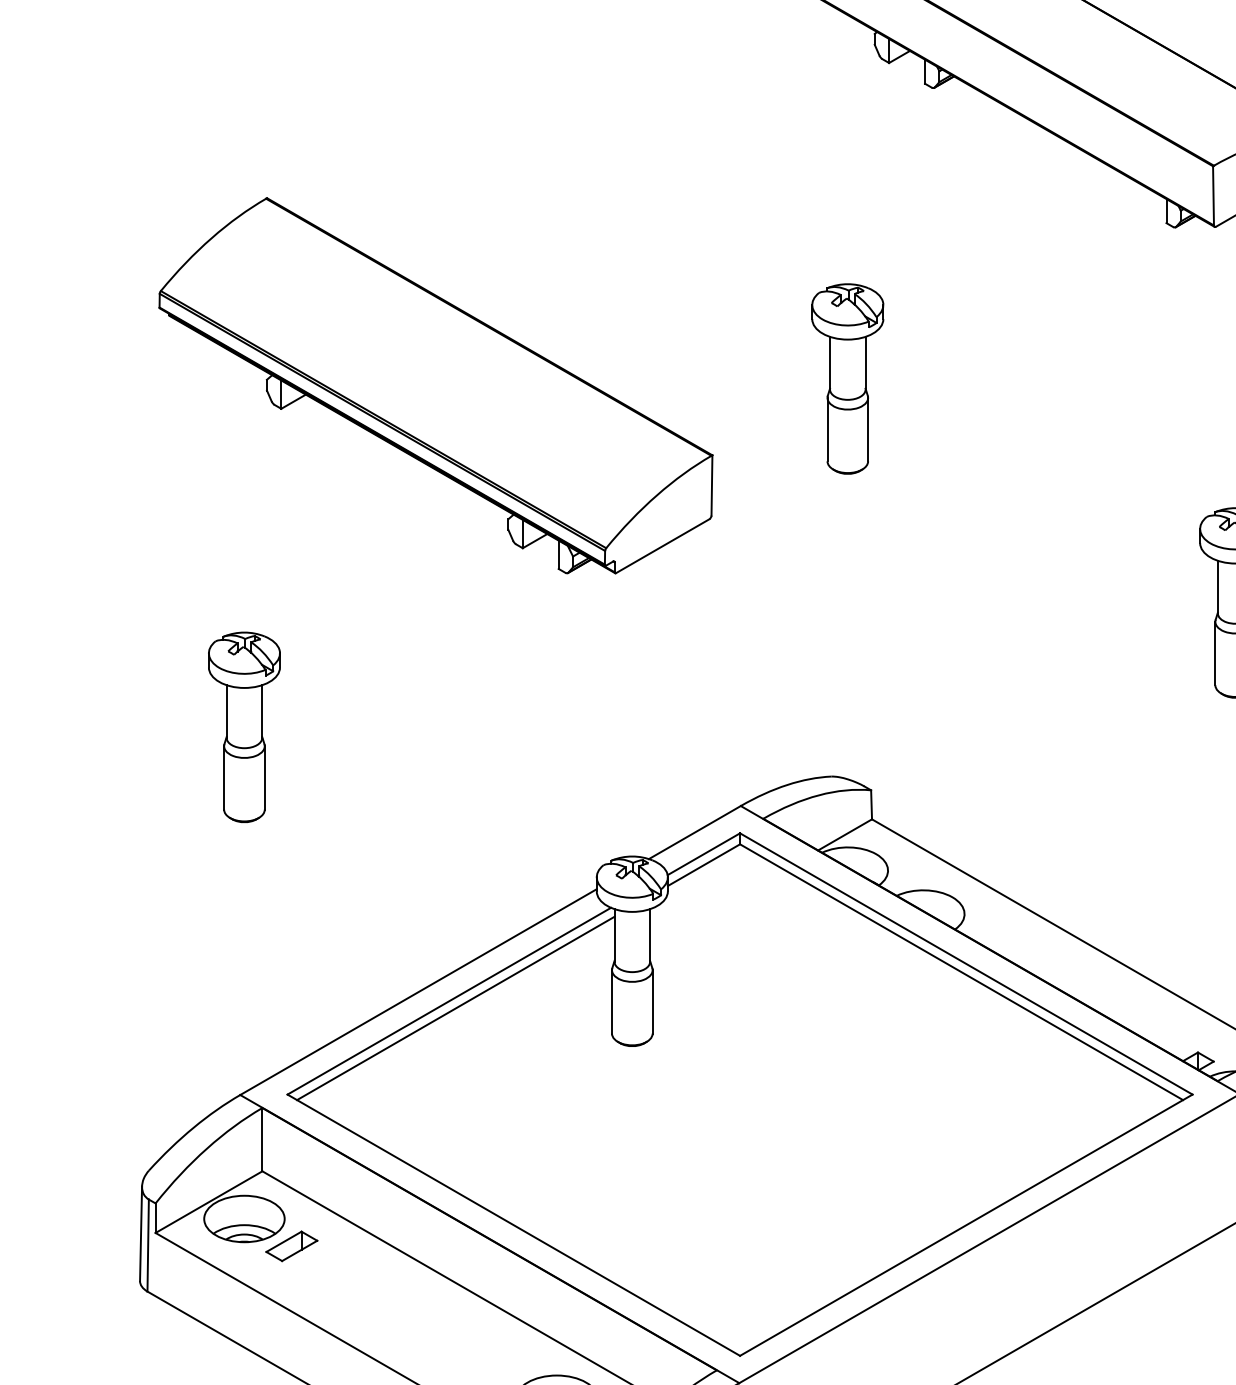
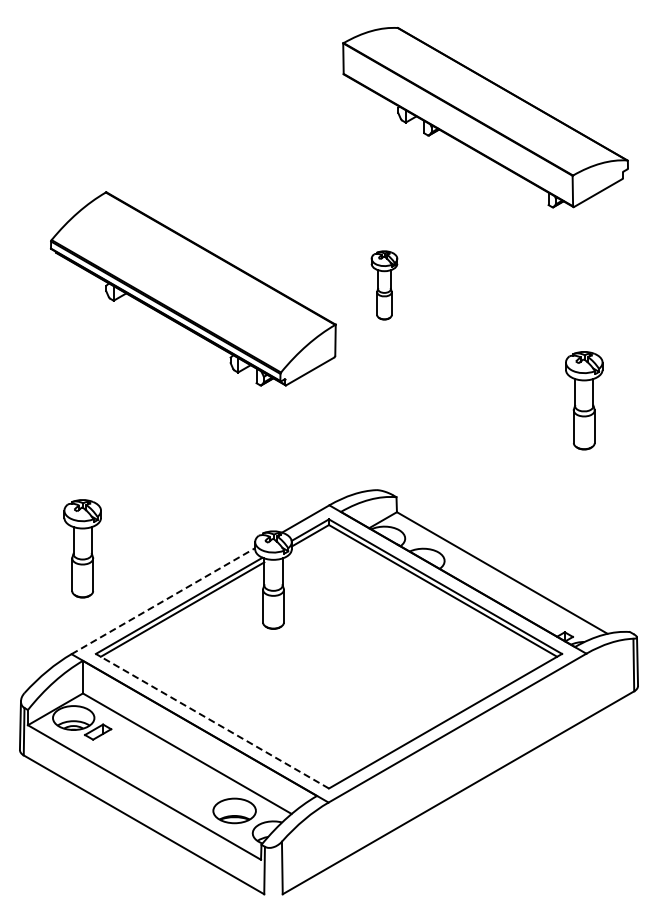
part: (847, 379) -> (384, 285), size x0.7
part: (436, 385) -> (193, 288), moved
part: (244, 726) -> (82, 548), moved
line: (418, 990) -> (163, 600), solid -> dashed
line: (513, 1225) -> (212, 721), solid -> dashed

